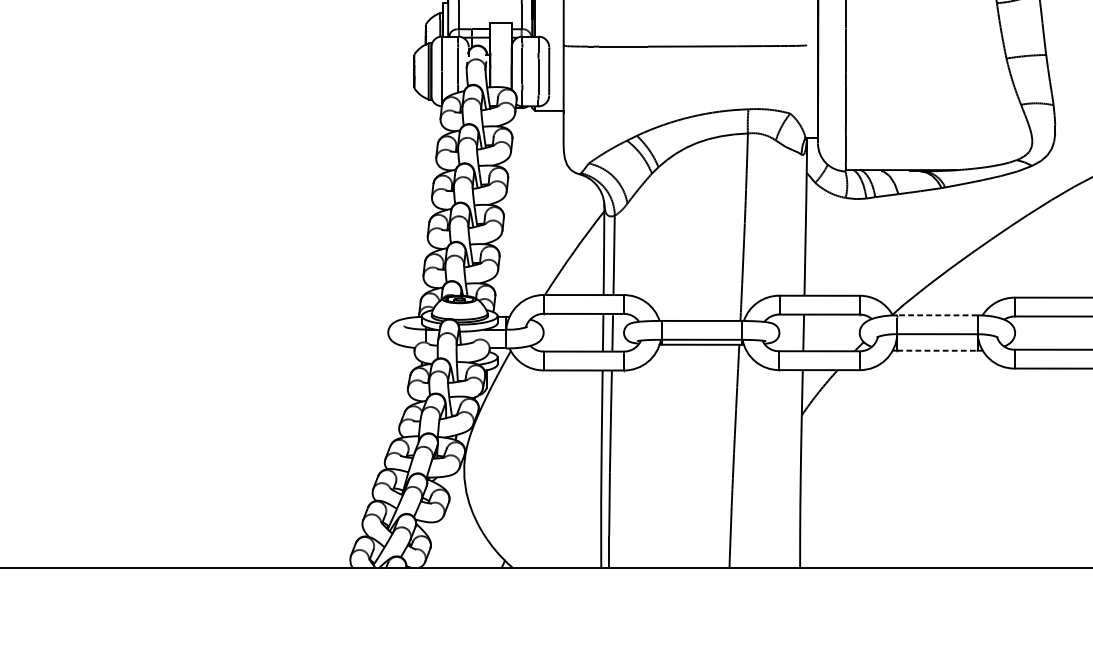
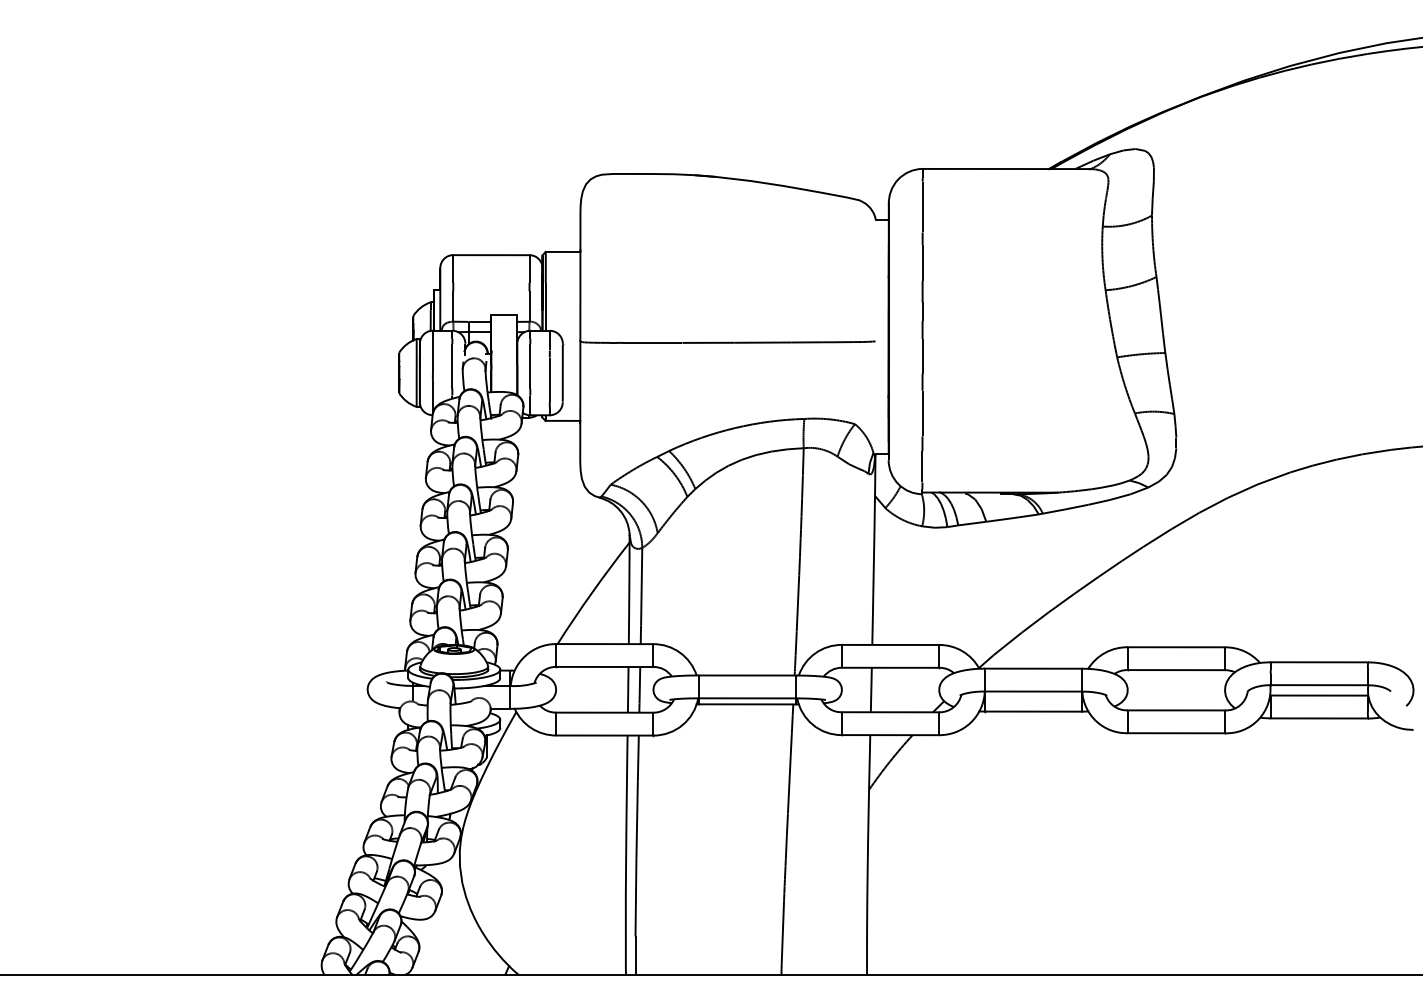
line: (937, 315) -> (1033, 668), dashed -> solid
line: (937, 350) -> (1033, 711), dashed -> solid

